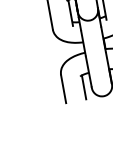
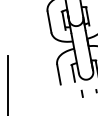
curve: (95, 115) -> (81, 93), added

